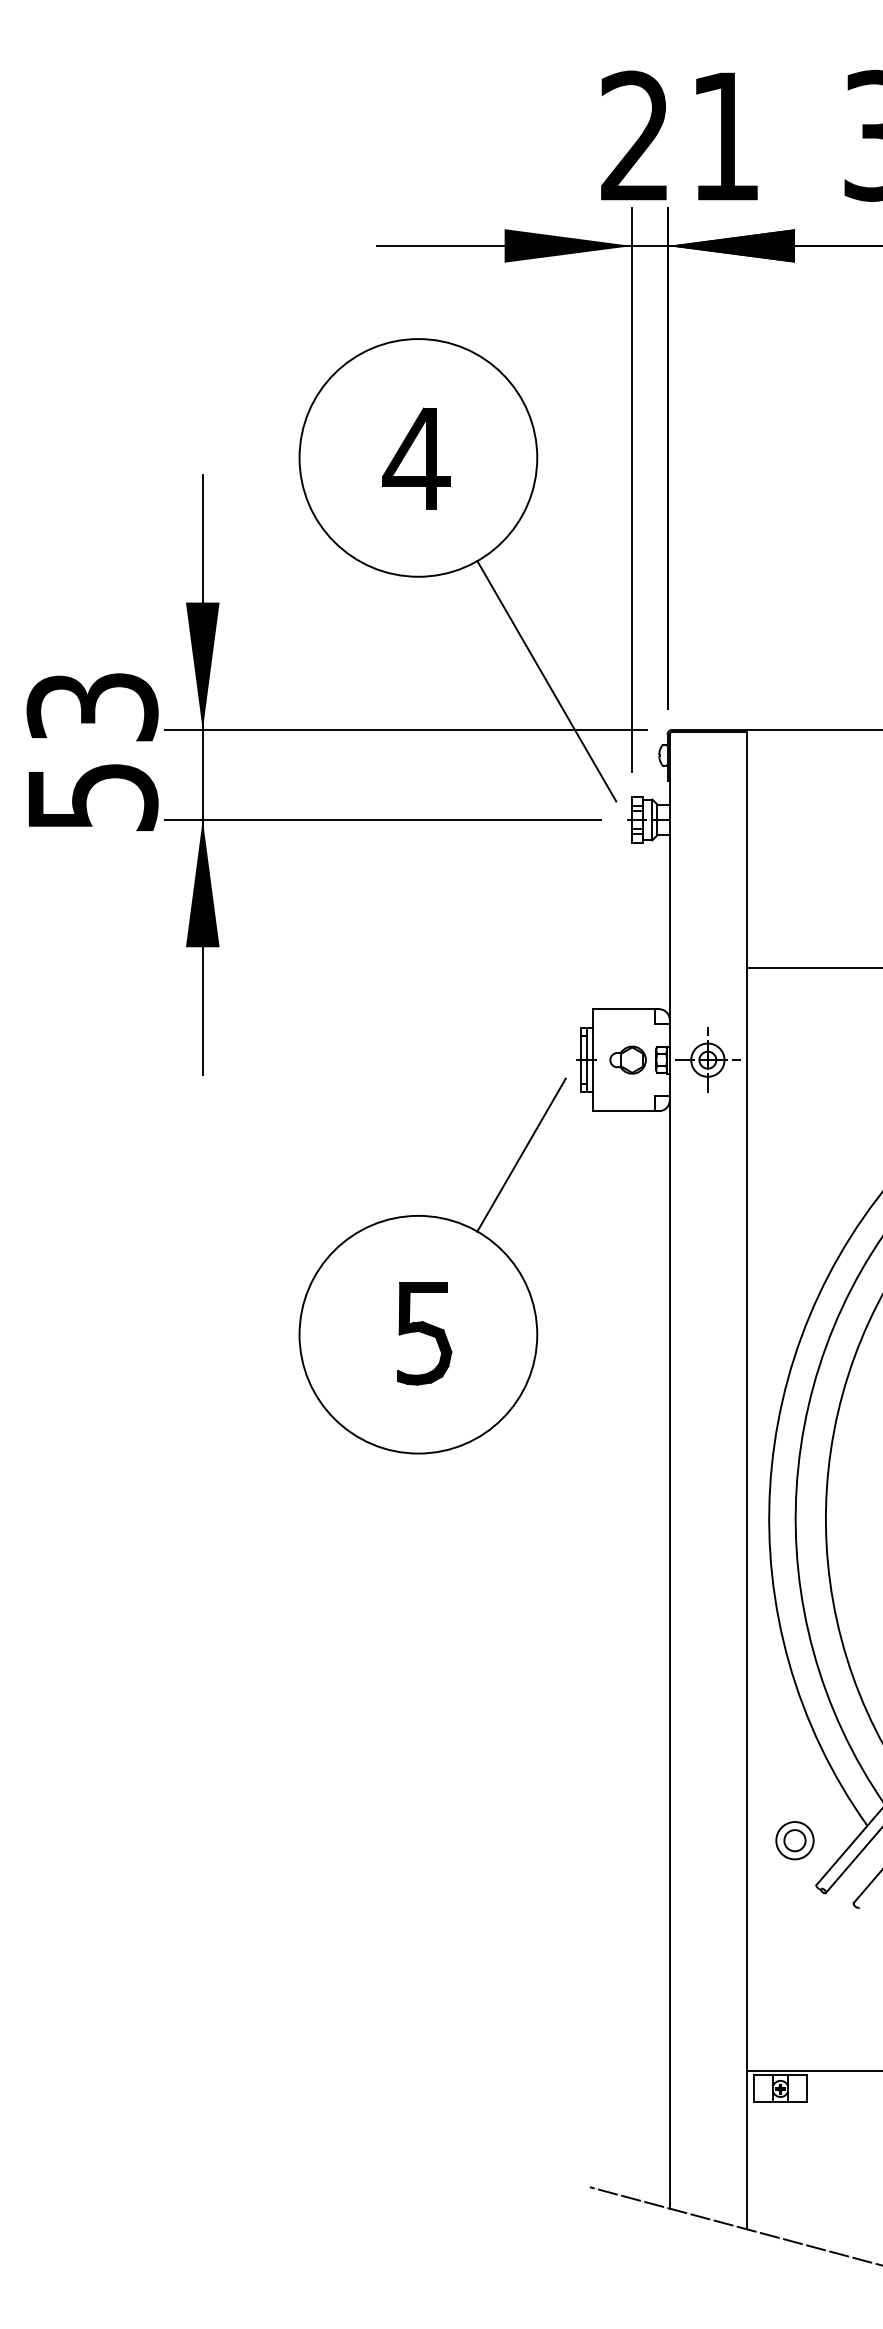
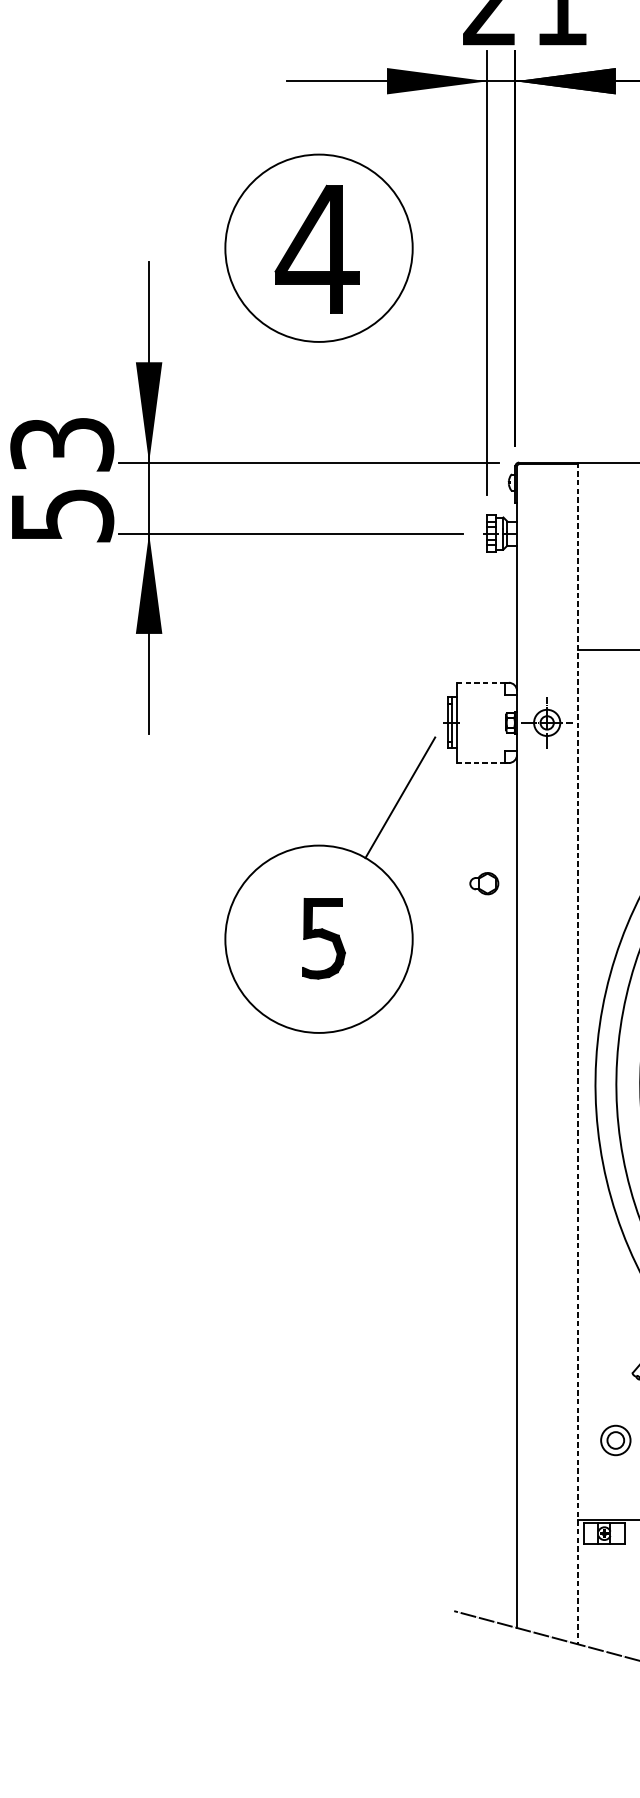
part: (416, 458) -> (317, 248), size x1.6
line: (546, 680) -> (419, 423), removed
line: (623, 1009) -> (480, 682), solid -> dashed
part: (627, 1059) -> (483, 883), moved
line: (623, 1111) -> (480, 763), solid -> dashed
line: (746, 1479) -> (577, 1053), solid -> dashed
part: (794, 1840) -> (615, 1440), moved

